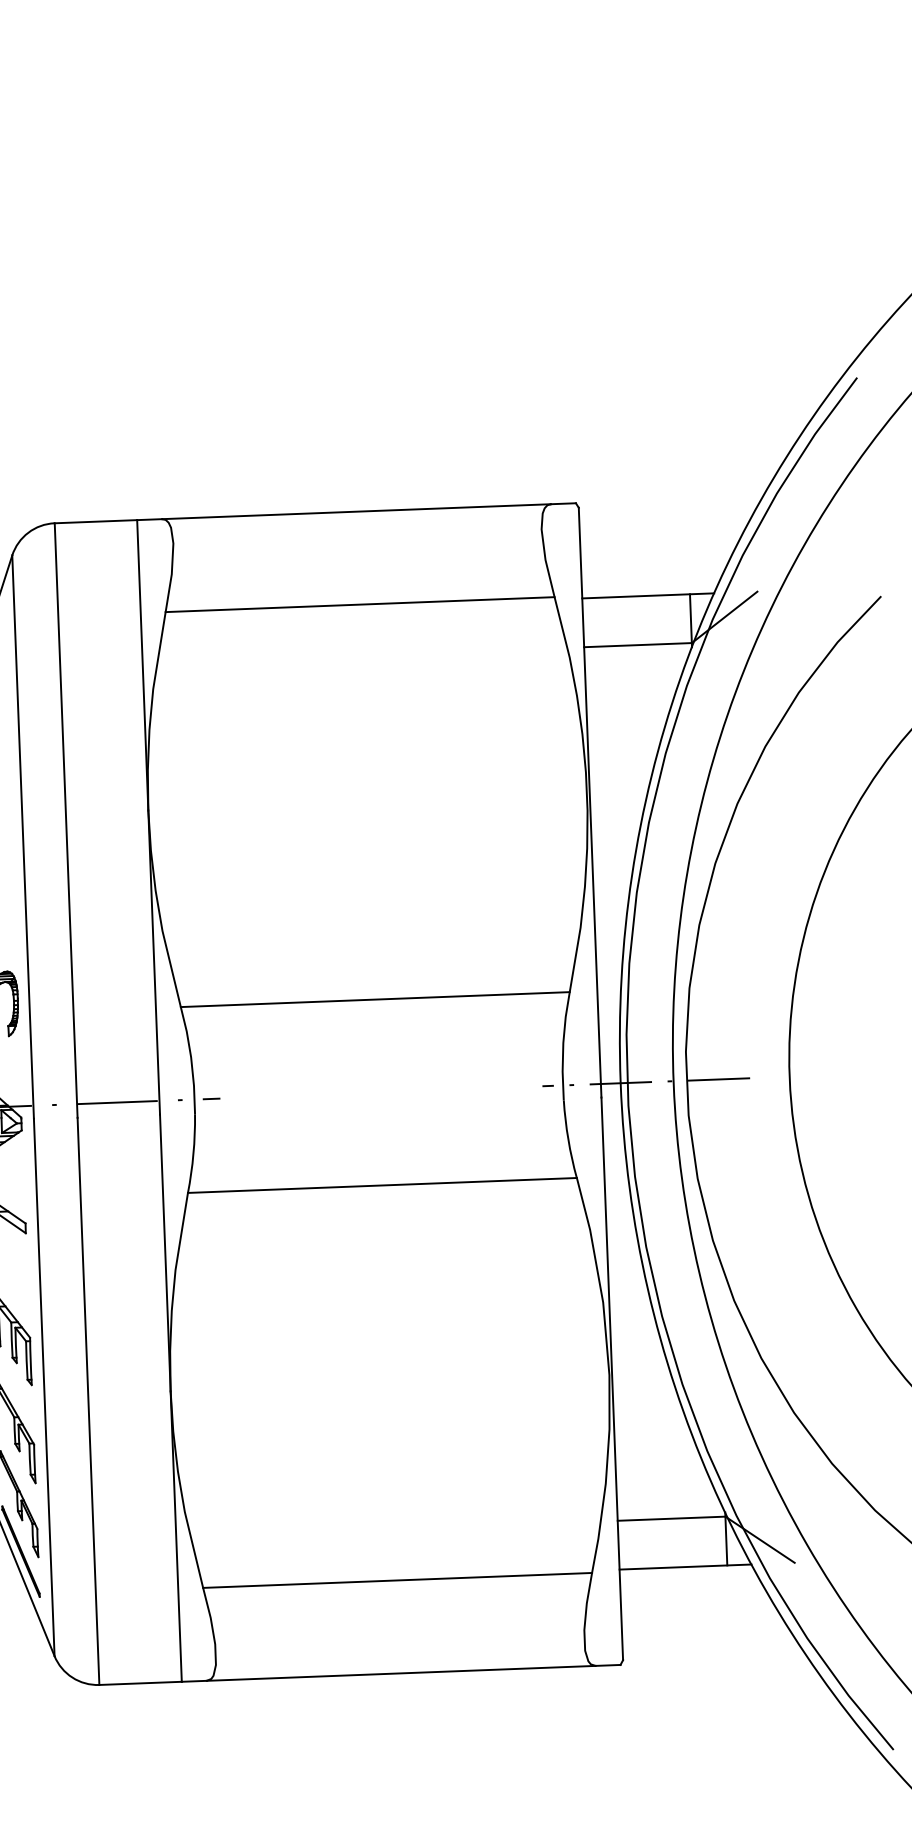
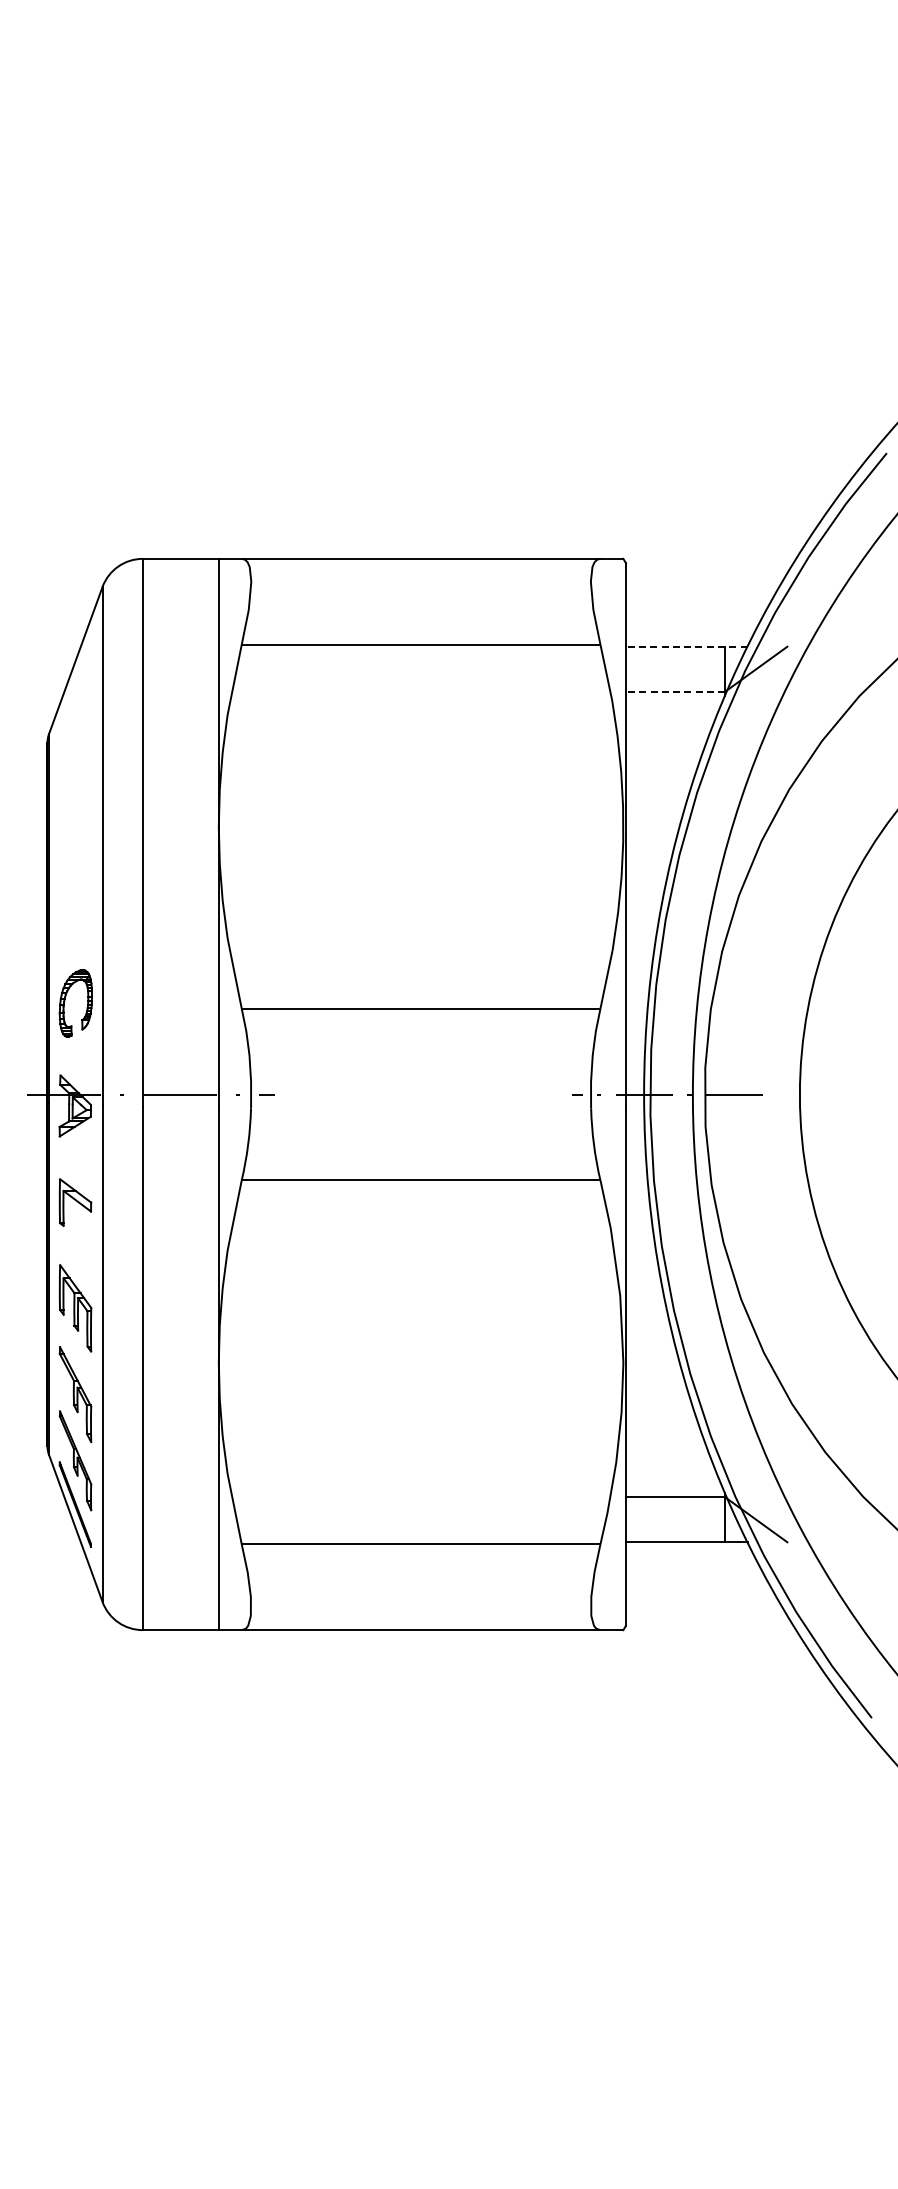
line: (647, 595) -> (686, 646), solid -> dashed
line: (637, 644) -> (675, 691), solid -> dashed

